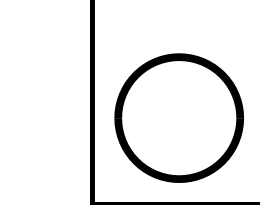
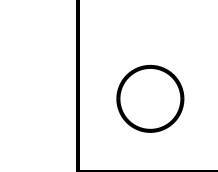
part: (179, 117) -> (150, 98), size x0.62

